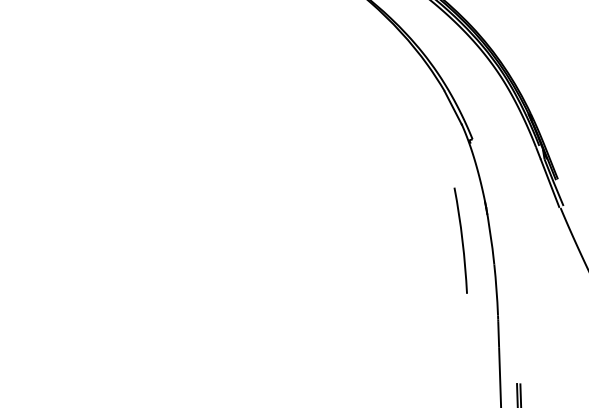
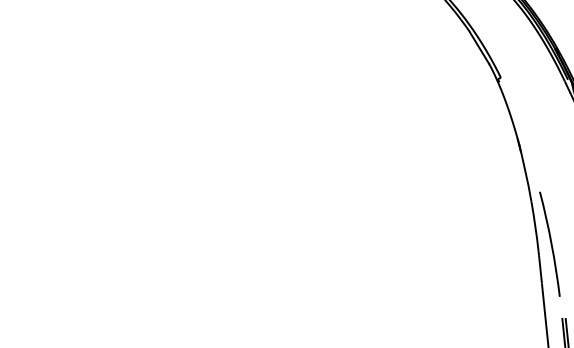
curve: (461, 240) -> (550, 244), moved

